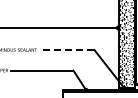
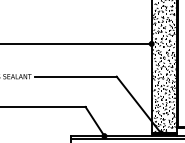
line: (66, 50) -> (75, 77), dashed -> solid

